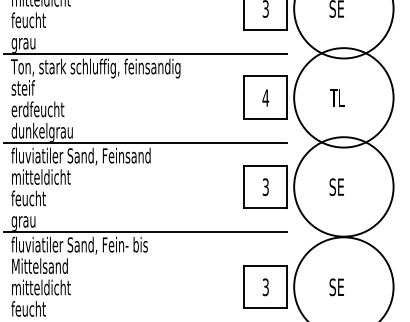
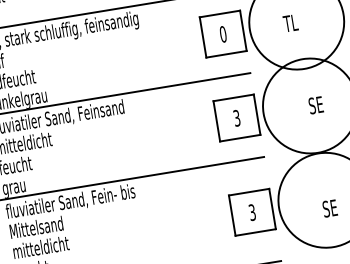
text: (265, 97) -> (222, 33), 4 -> 0
text: (336, 187) -> (315, 105), moved
text: (336, 287) -> (329, 208), moved

